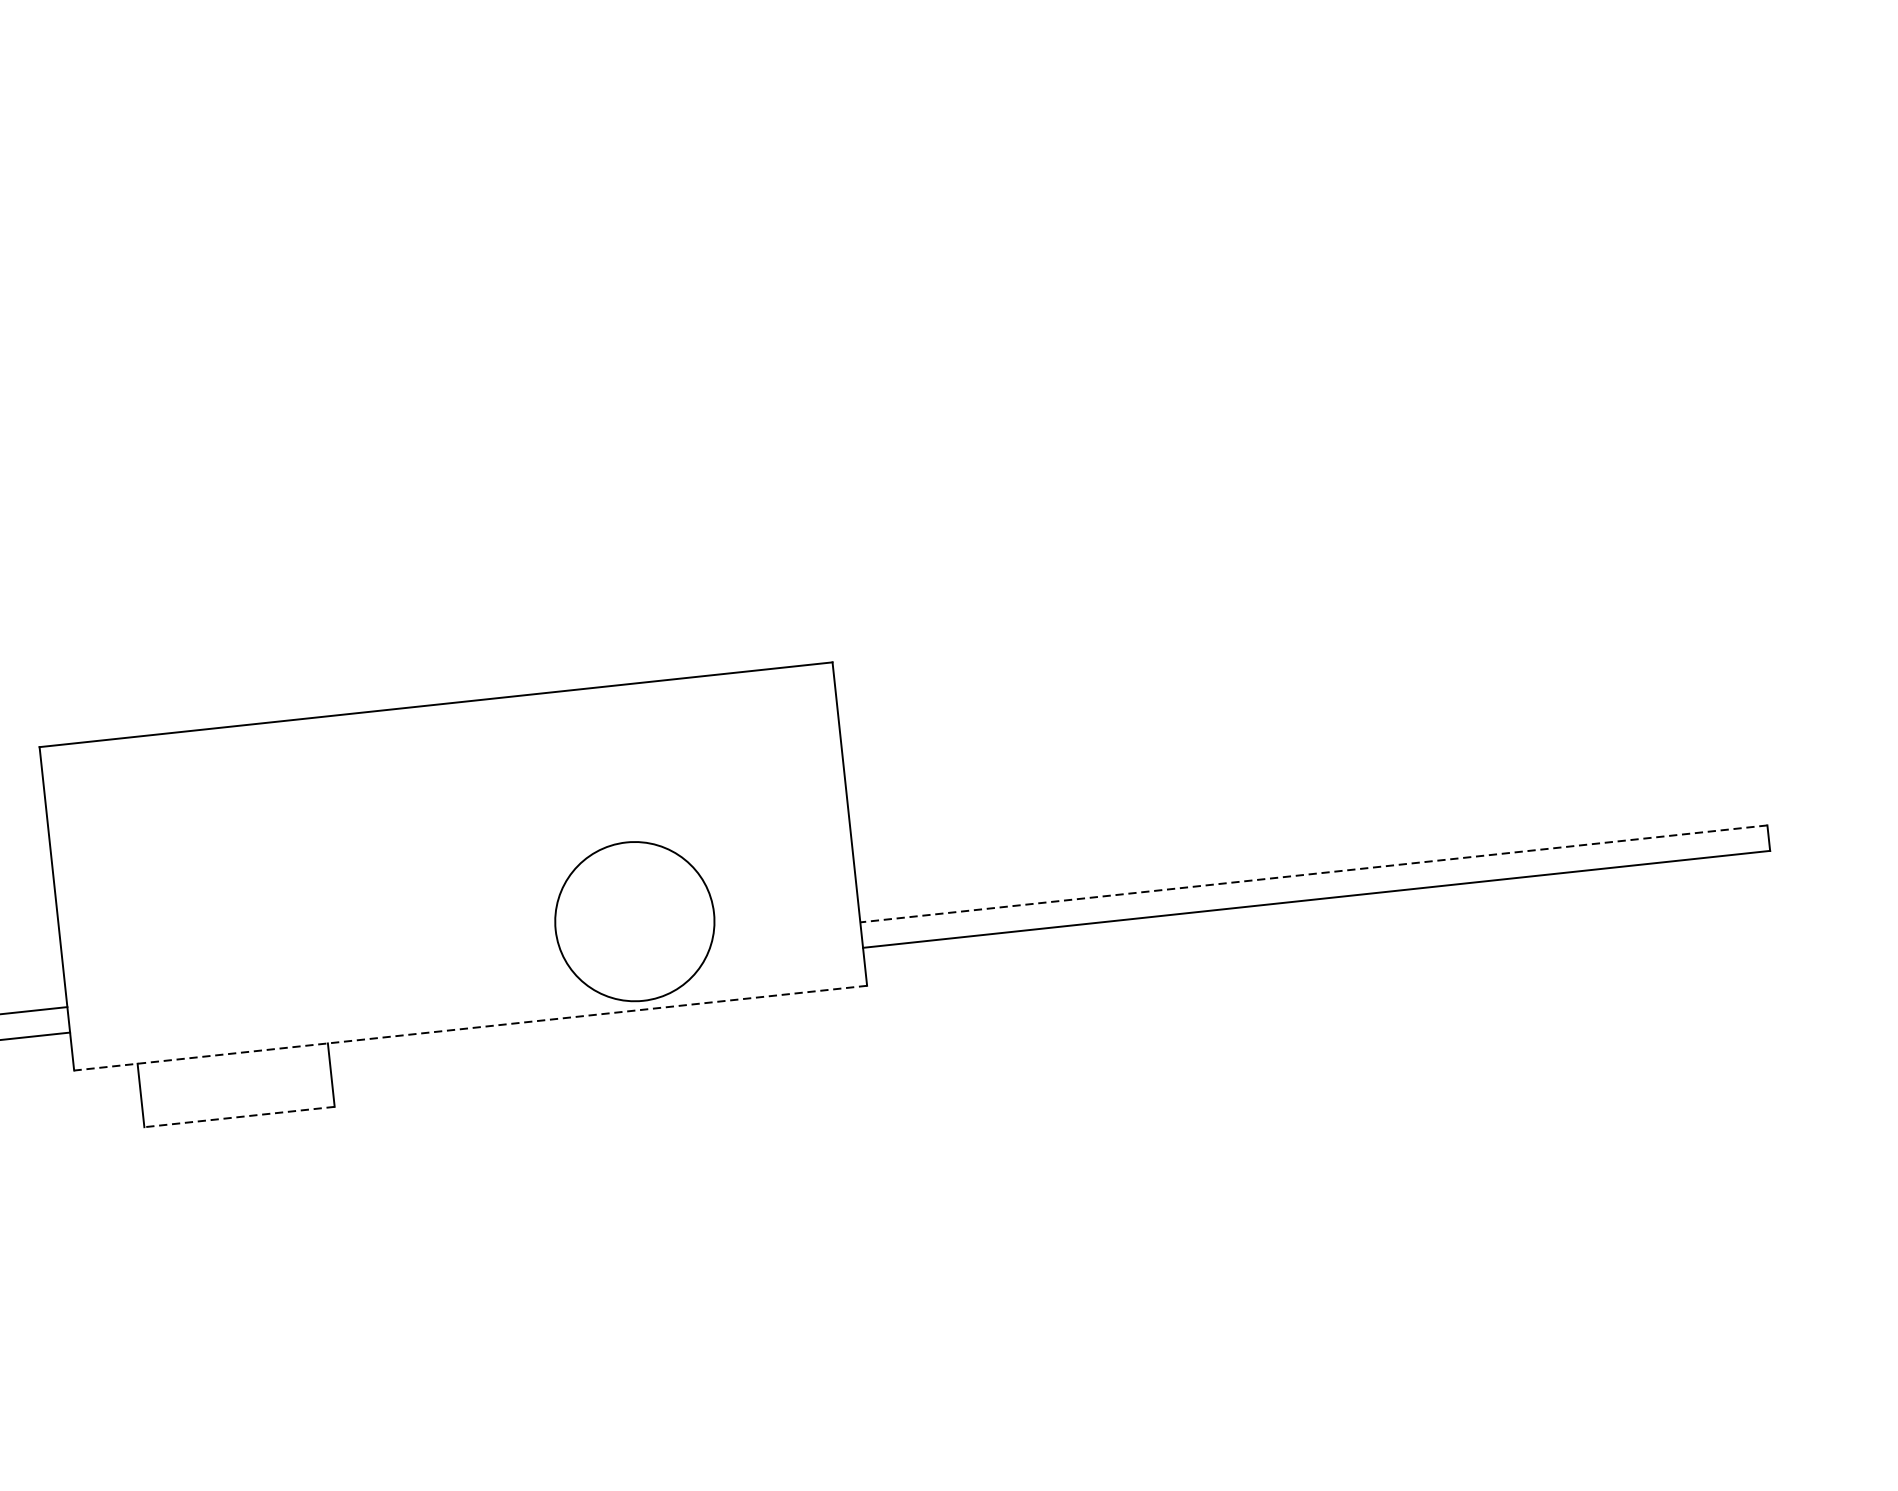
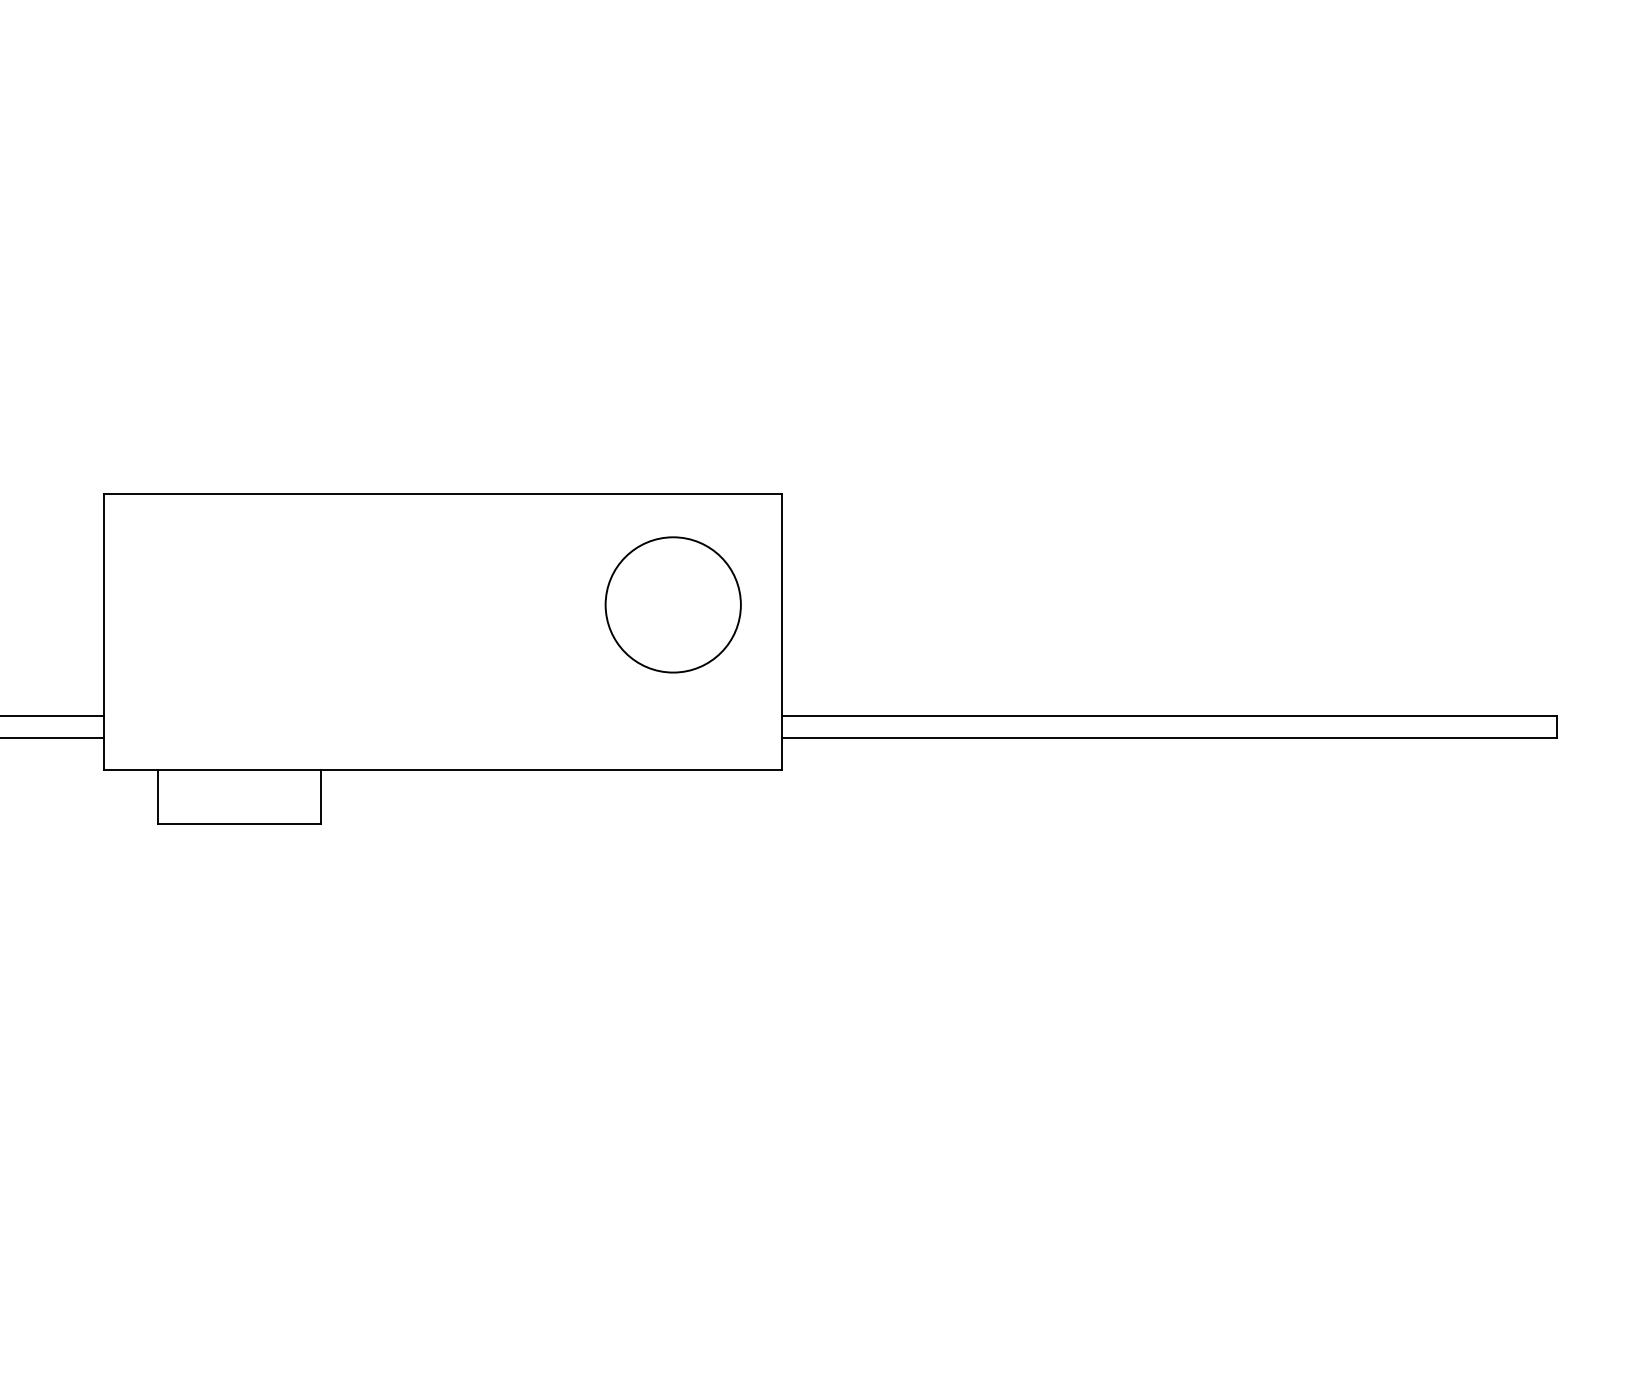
line: (1313, 873) -> (1168, 715), dashed -> solid
circle: (633, 921) -> (672, 604), moved
line: (470, 1028) -> (442, 770), dashed -> solid
line: (239, 1117) -> (239, 824), dashed -> solid

